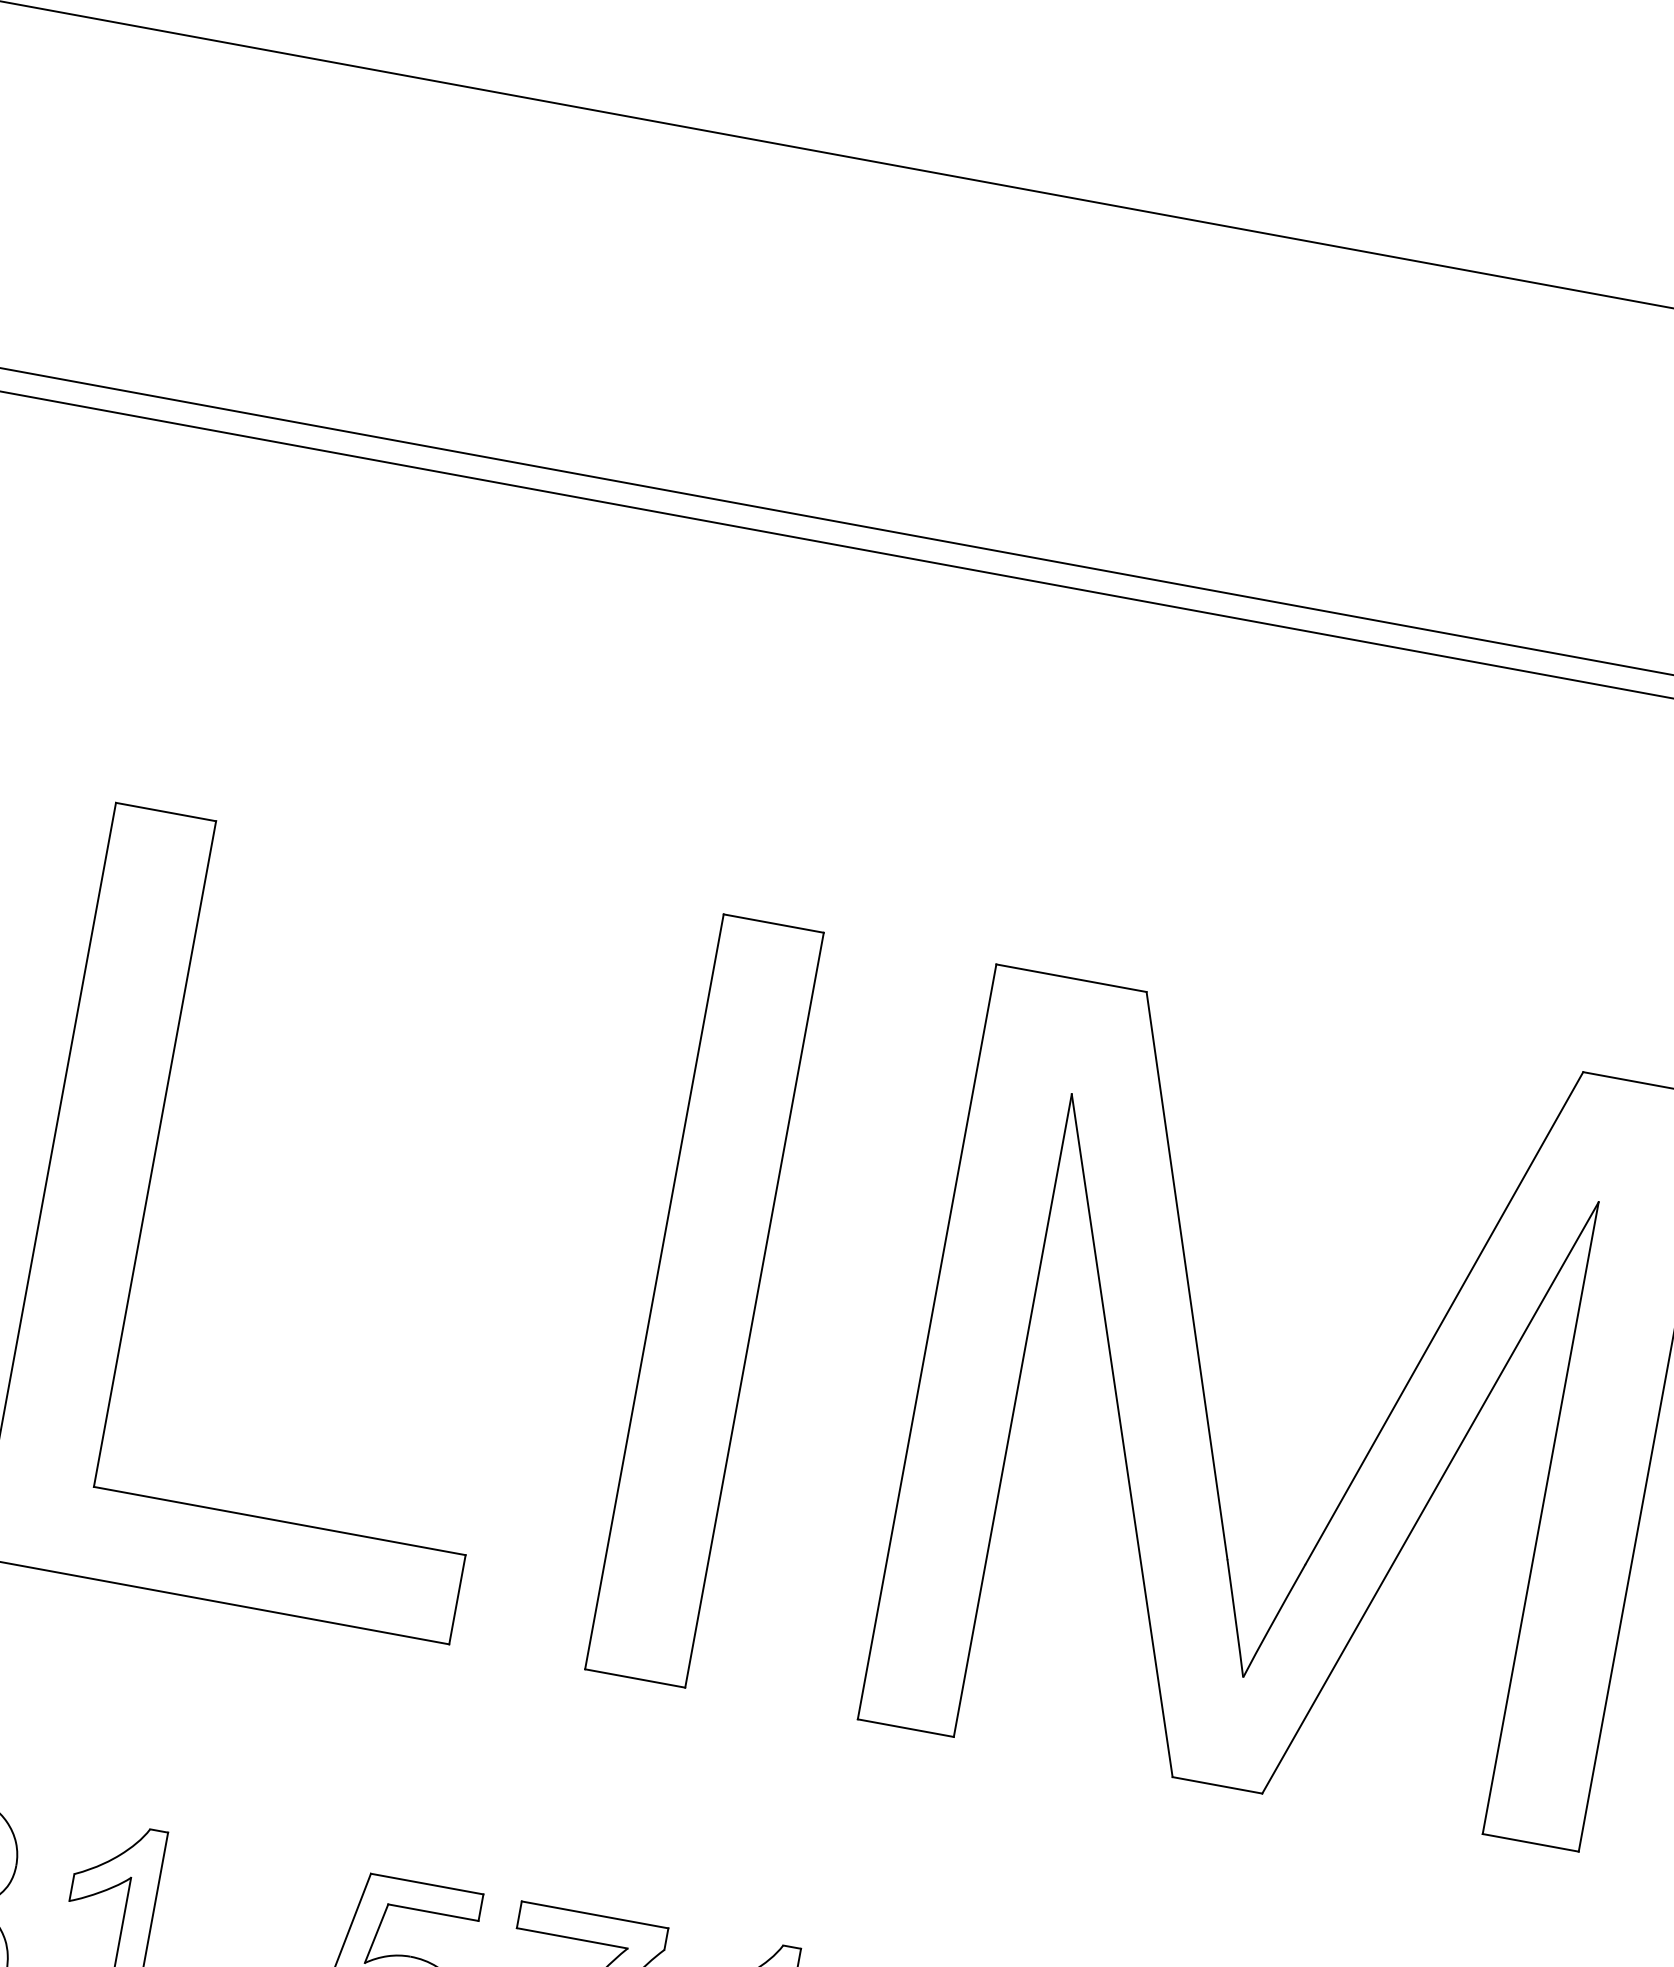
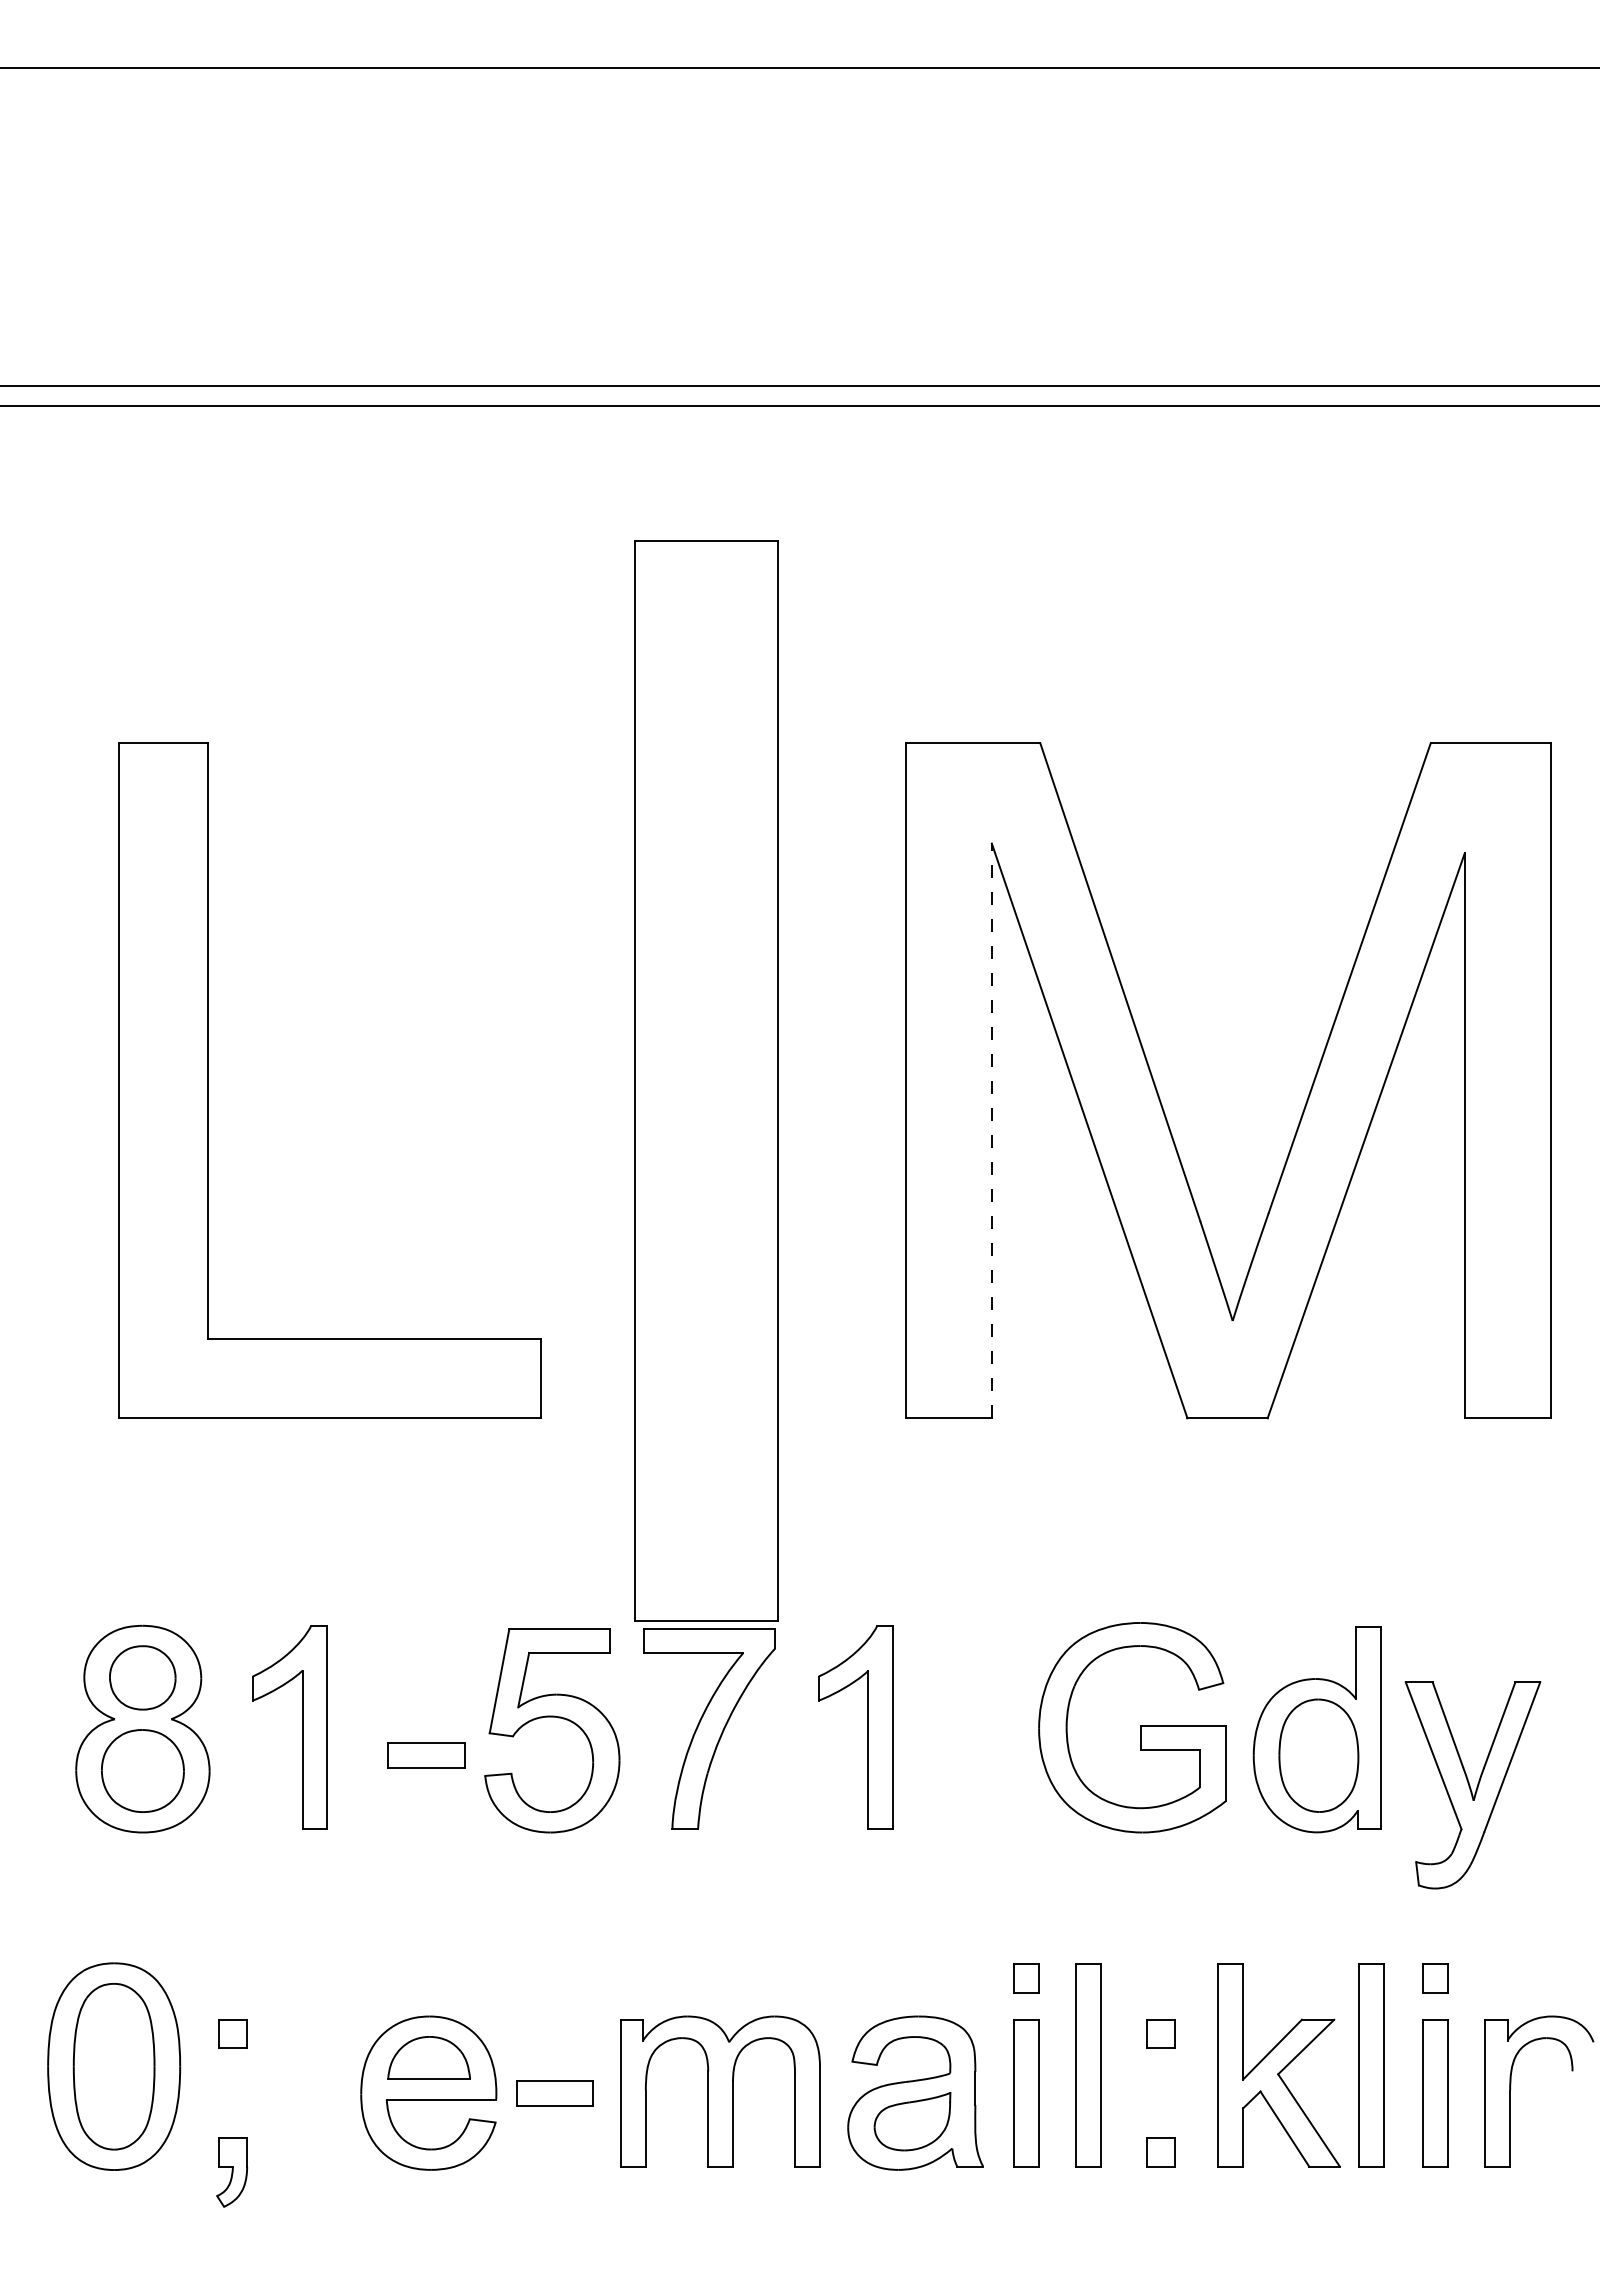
part: (704, 1300) -> (706, 1080), size x1.6
line: (1012, 1415) -> (991, 1130), solid -> dashed

